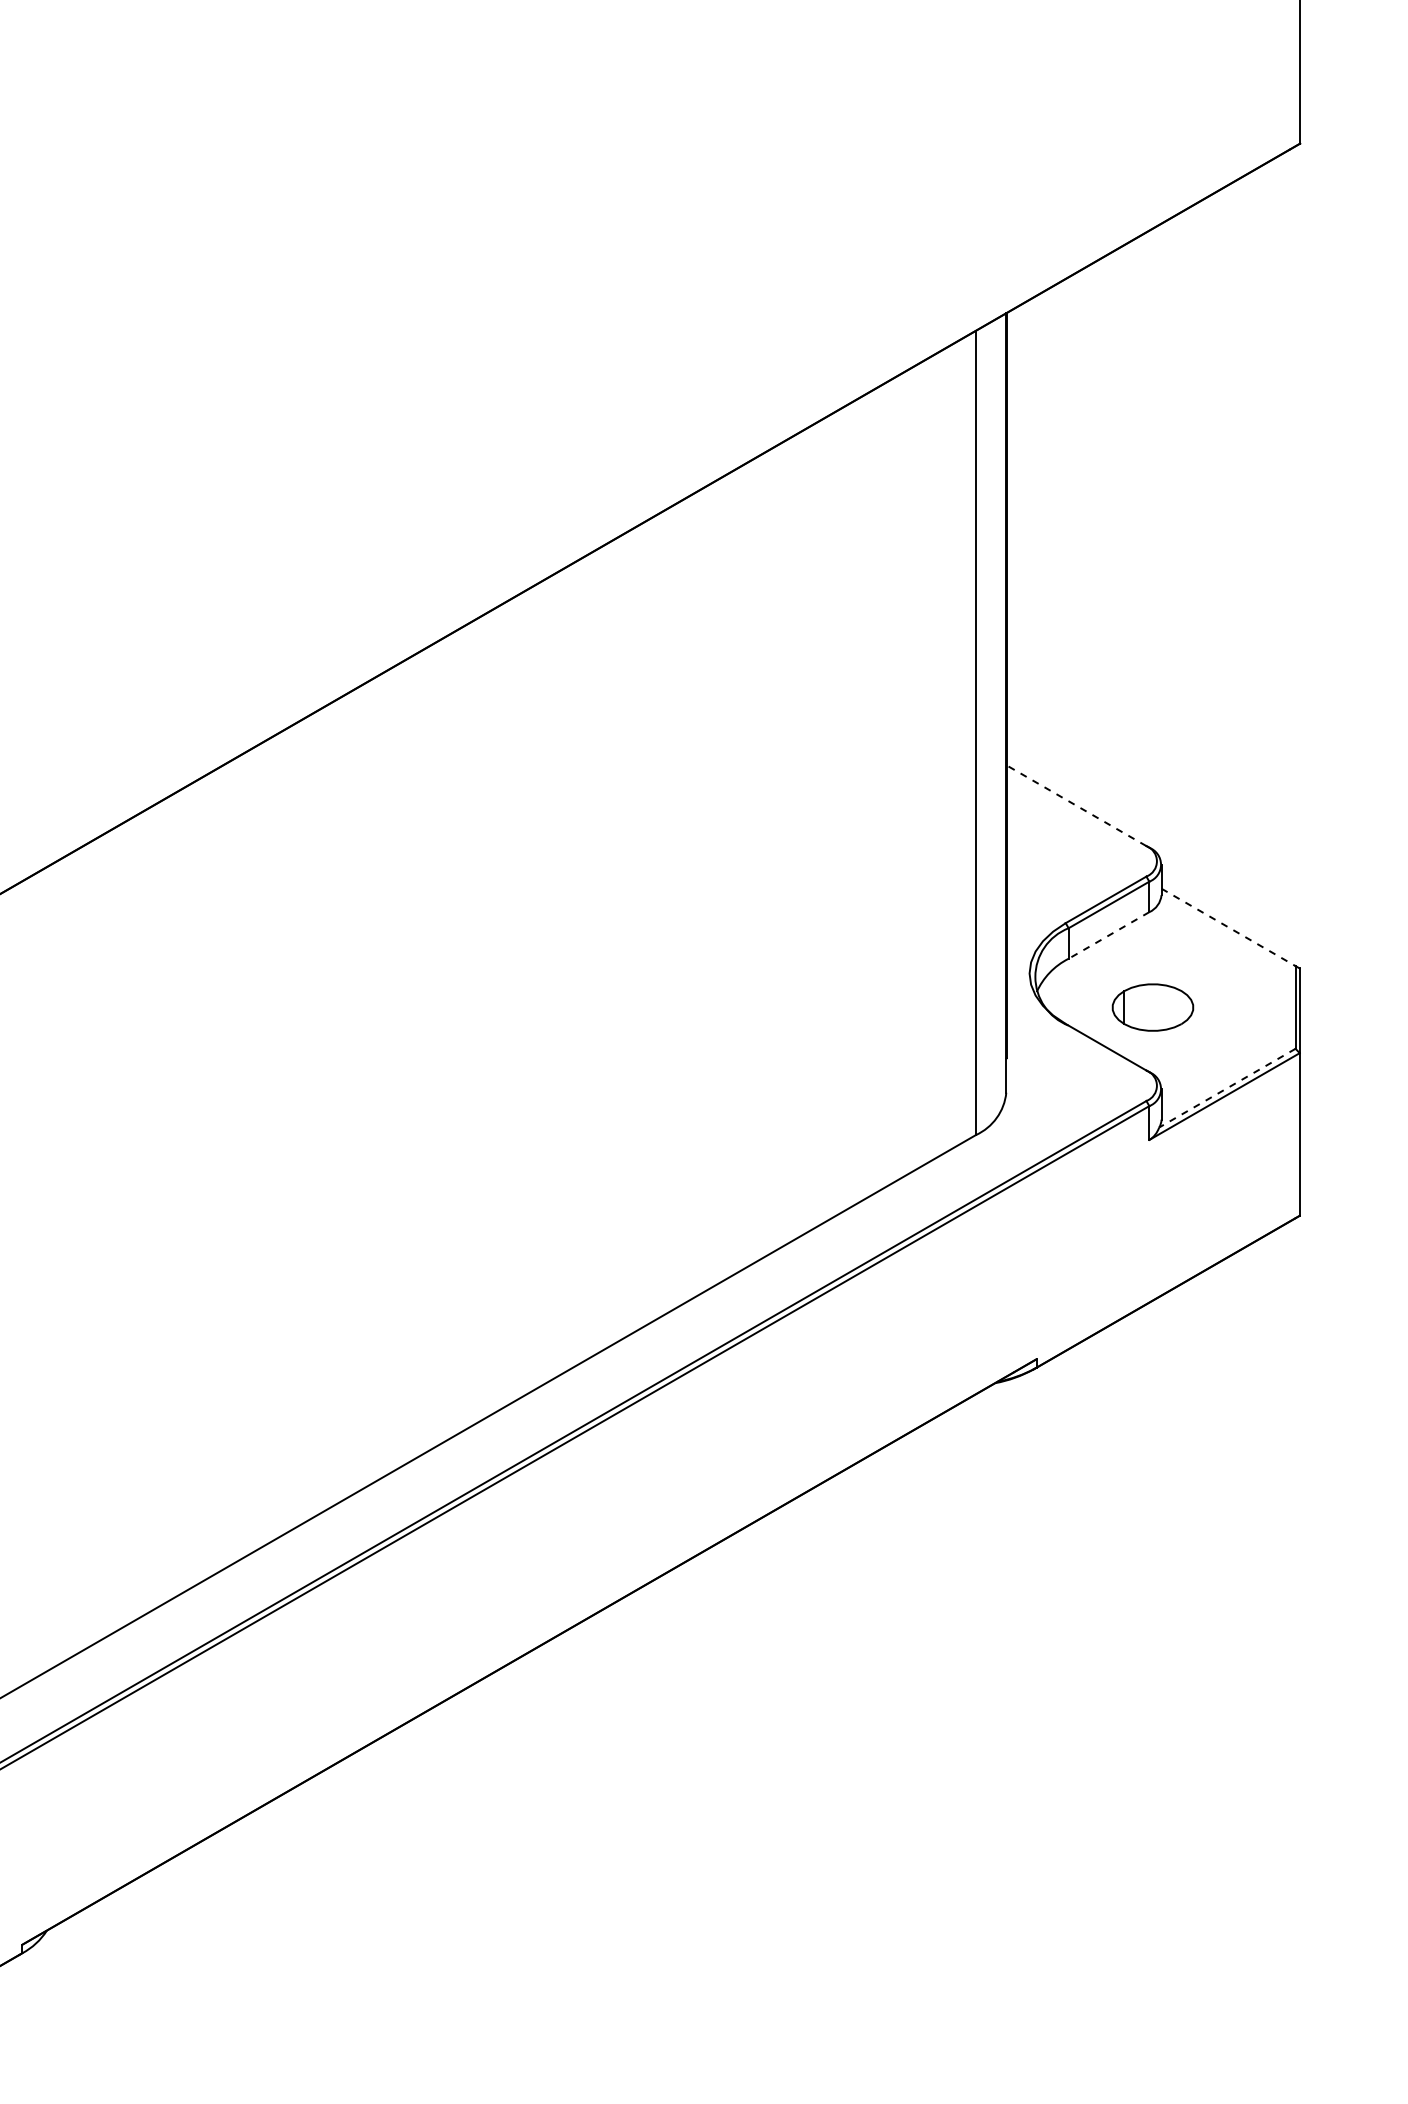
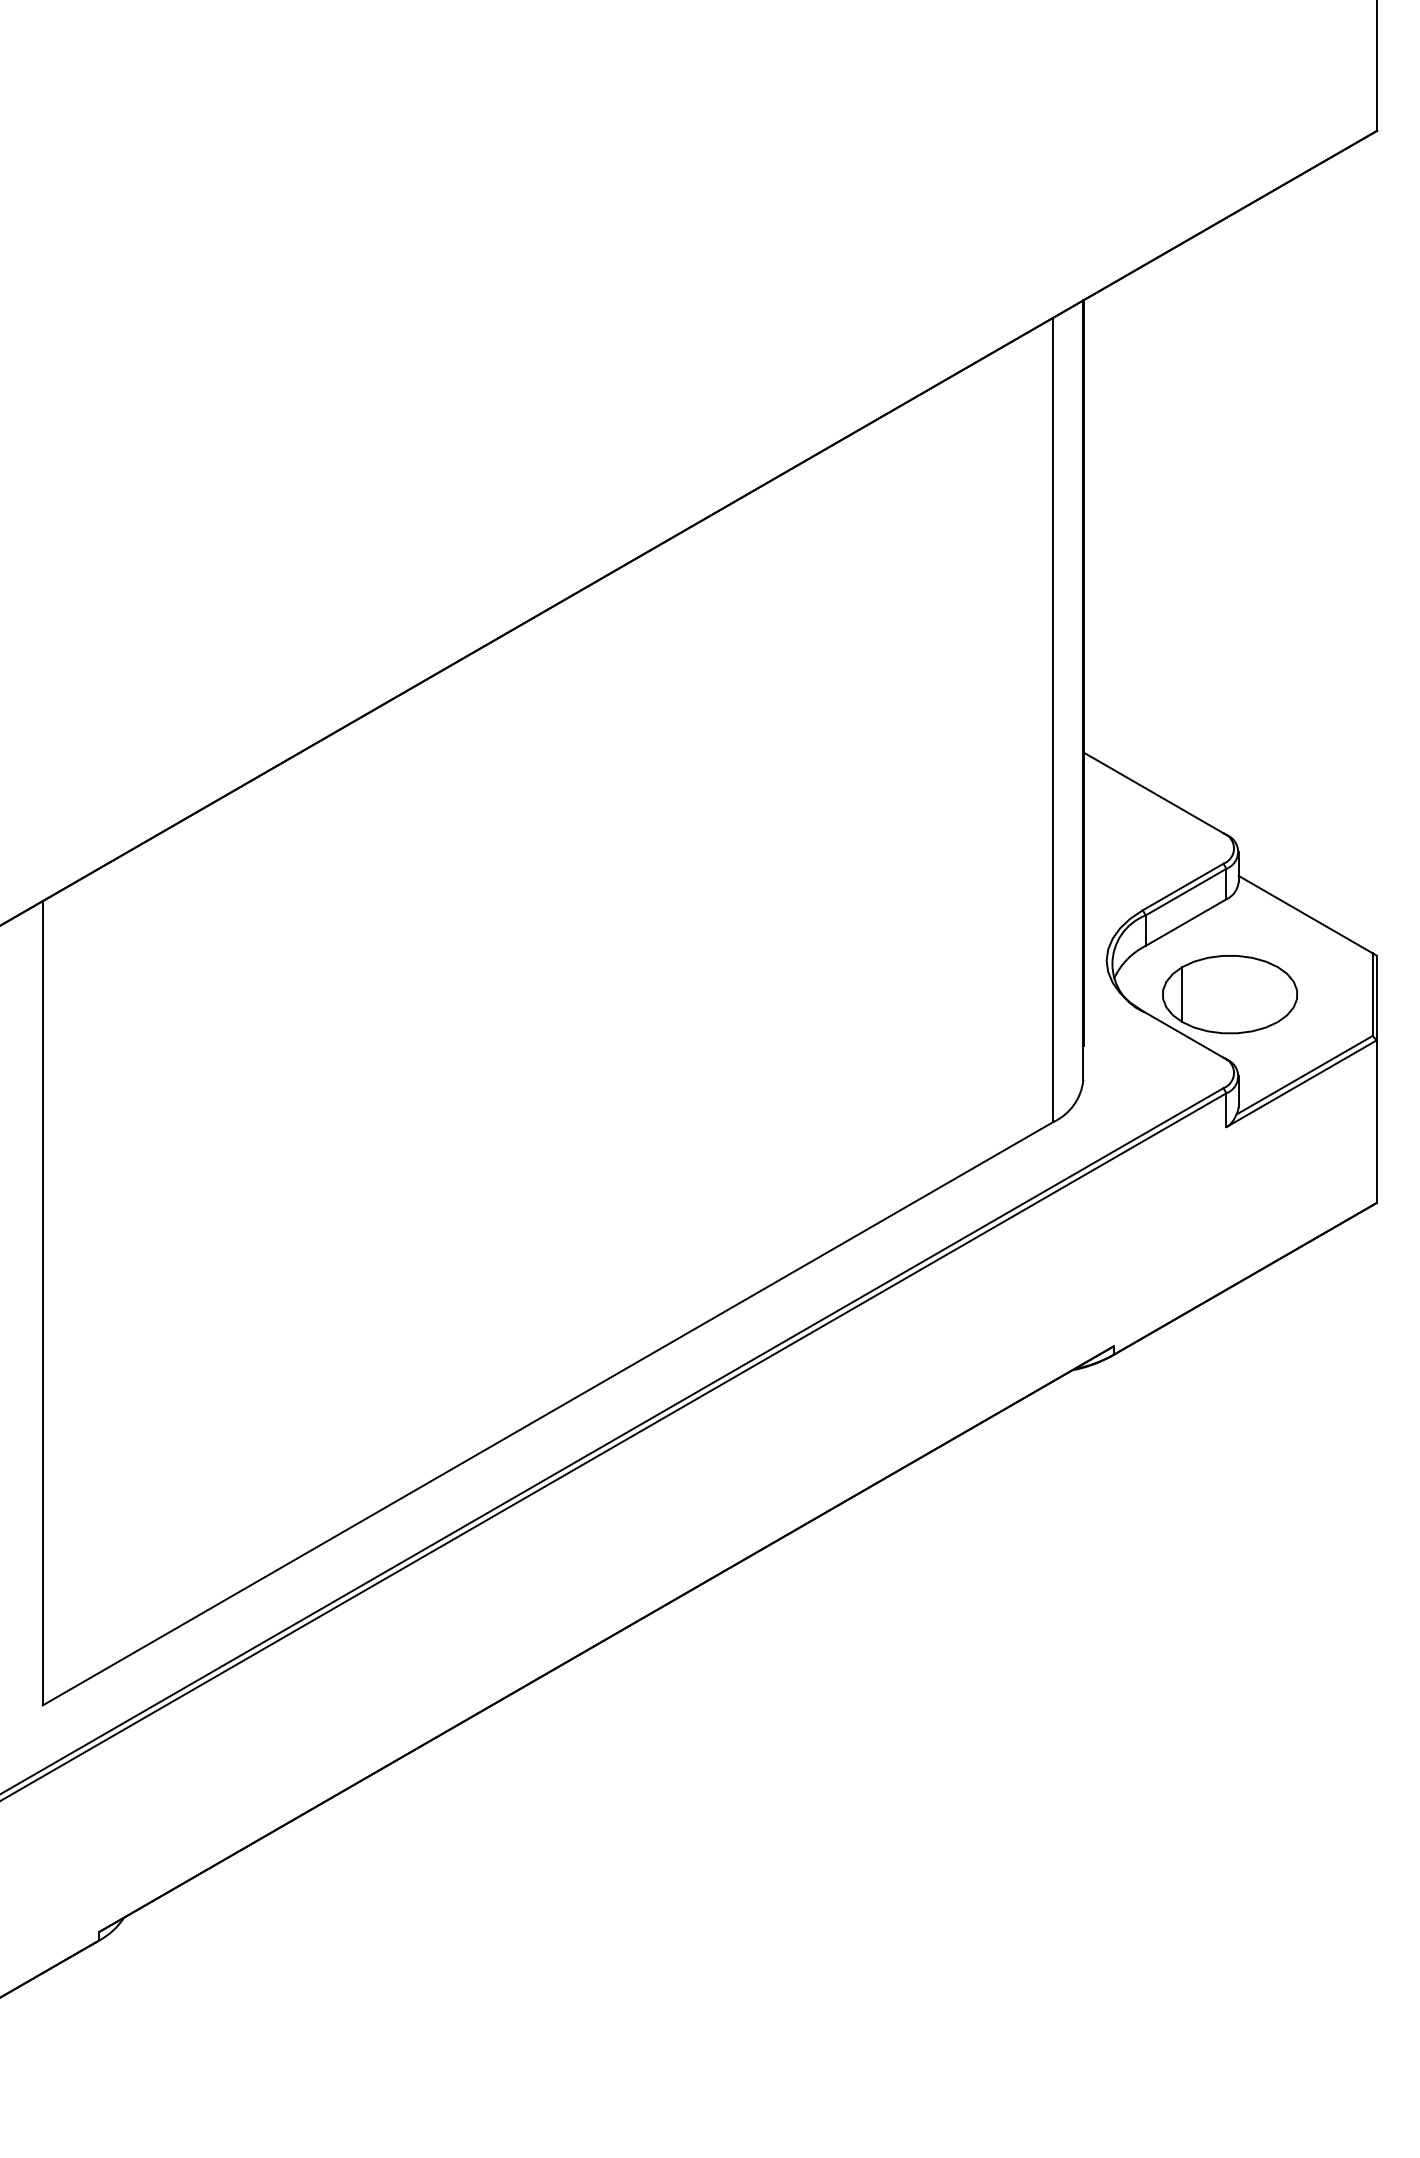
line: (1076, 805) -> (1153, 792), dashed -> solid
line: (1229, 927) -> (1306, 914), dashed -> solid
line: (1109, 935) -> (1186, 922), dashed -> solid
part: (1152, 1007) -> (1229, 994), size x1.67
line: (1227, 1088) -> (1304, 1075), dashed -> solid

